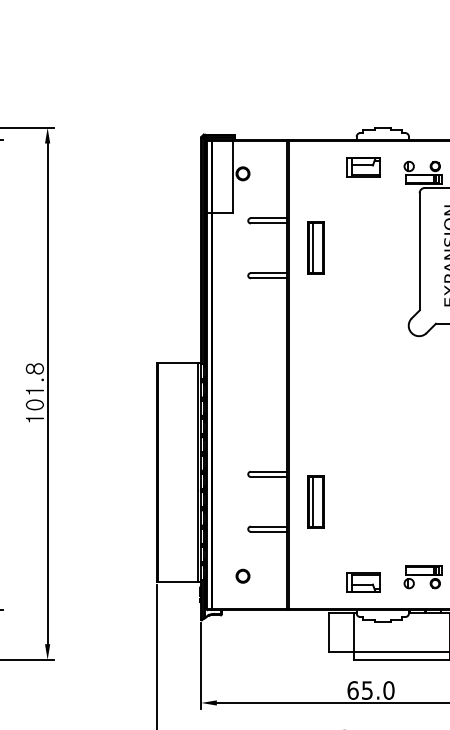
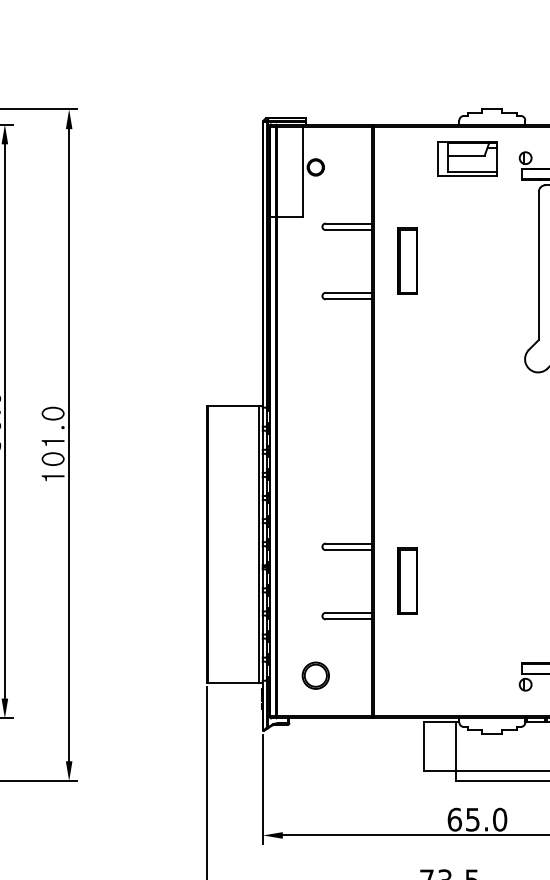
part: (363, 167) -> (467, 159), size x1.4
line: (312, 248) -> (403, 261), removed
text: (34, 368) -> (52, 413), 101.8 -> 101.0
line: (312, 501) -> (403, 581), removed
circle: (242, 575) -> (315, 674), size x1.6
part: (363, 582) -> (467, 683), removed

